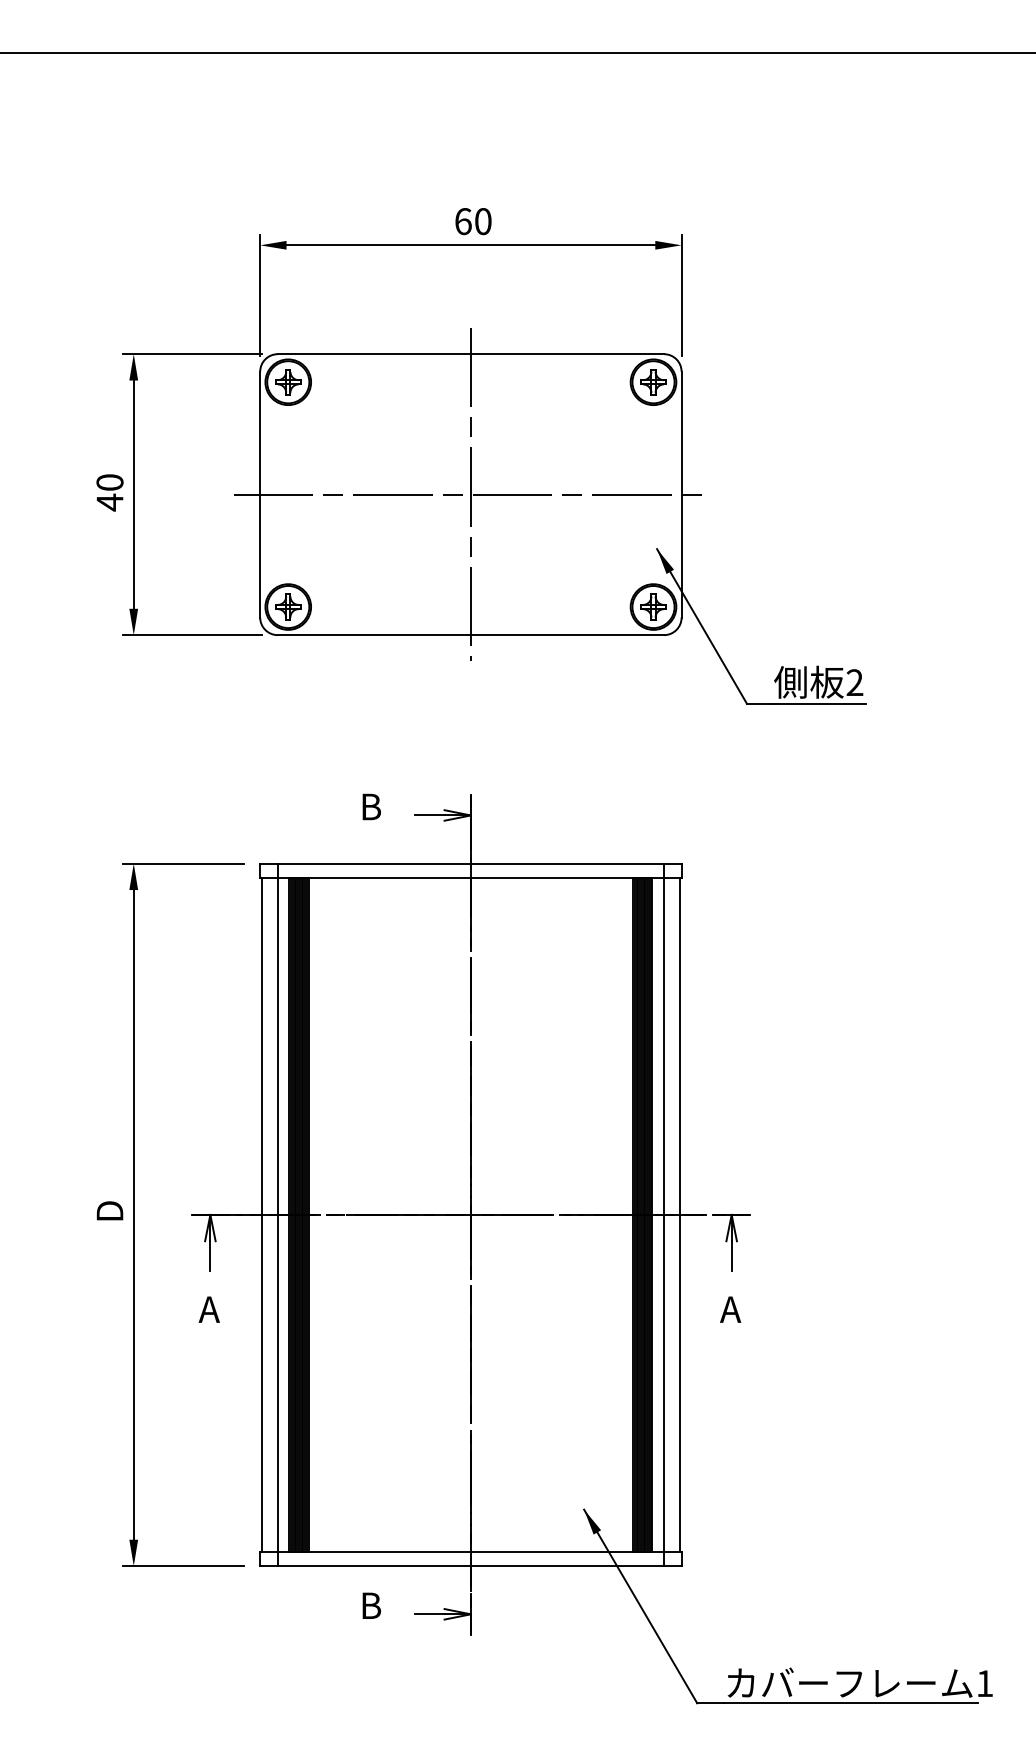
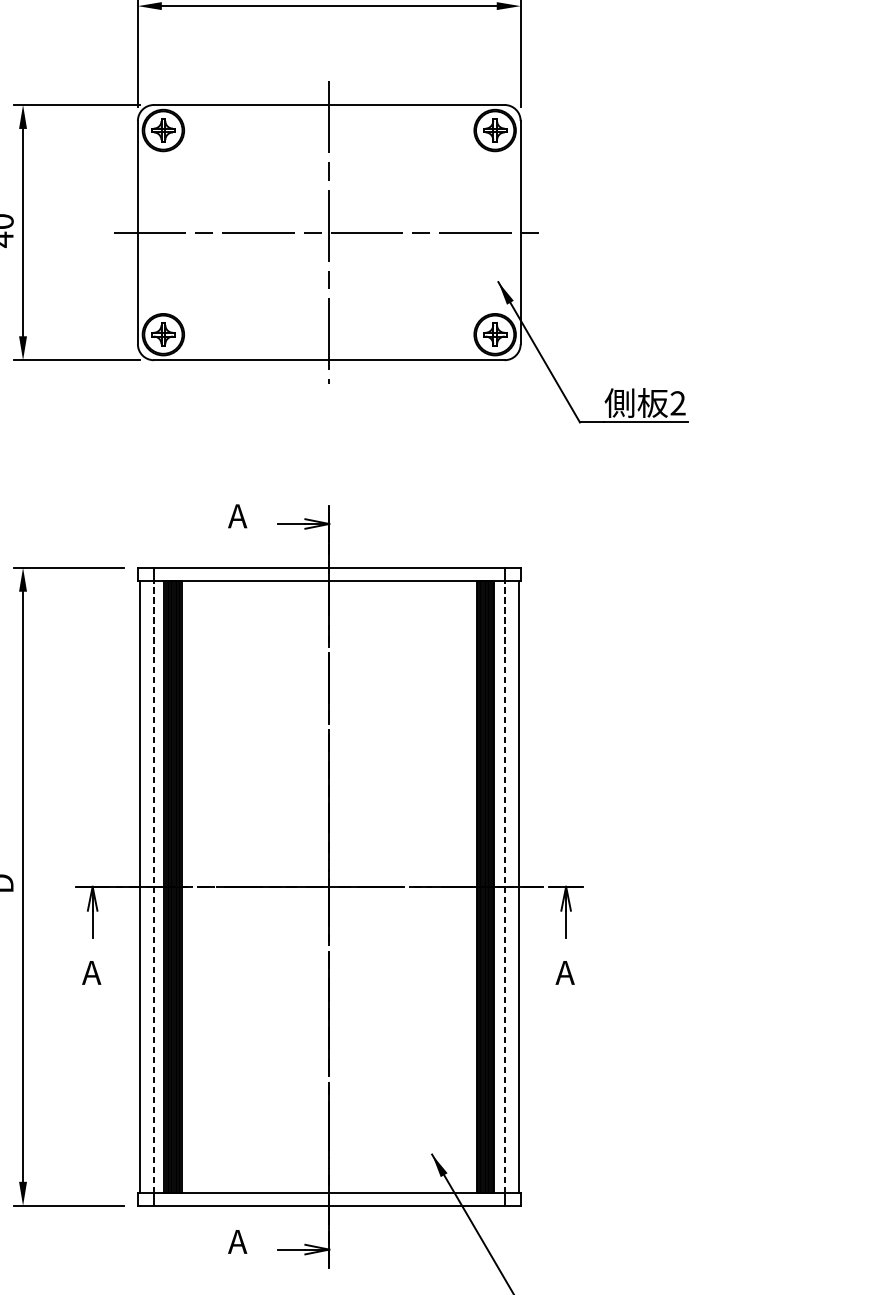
text: (370, 806) -> (238, 515), B -> A
line: (277, 1214) -> (153, 886), solid -> dashed
line: (664, 1214) -> (505, 886), solid -> dashed
text: (370, 1605) -> (238, 1241), B -> A

